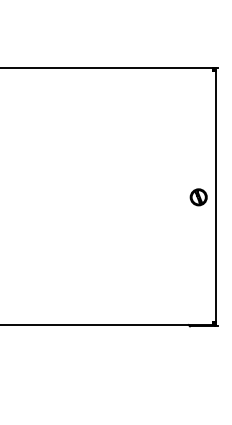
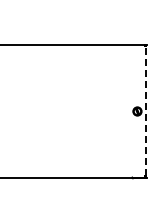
line: (216, 197) -> (146, 111), solid -> dashed

